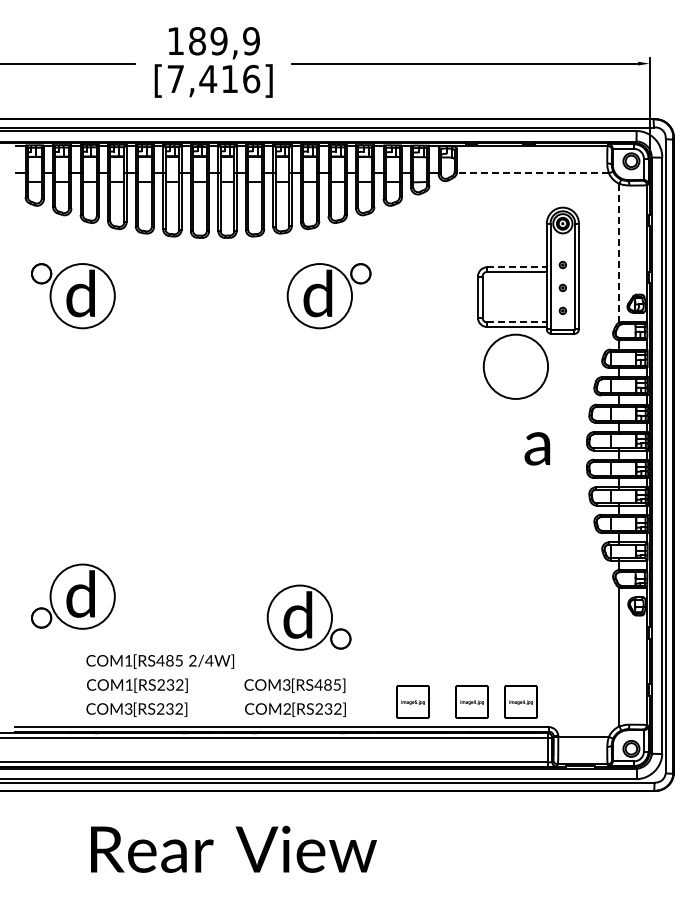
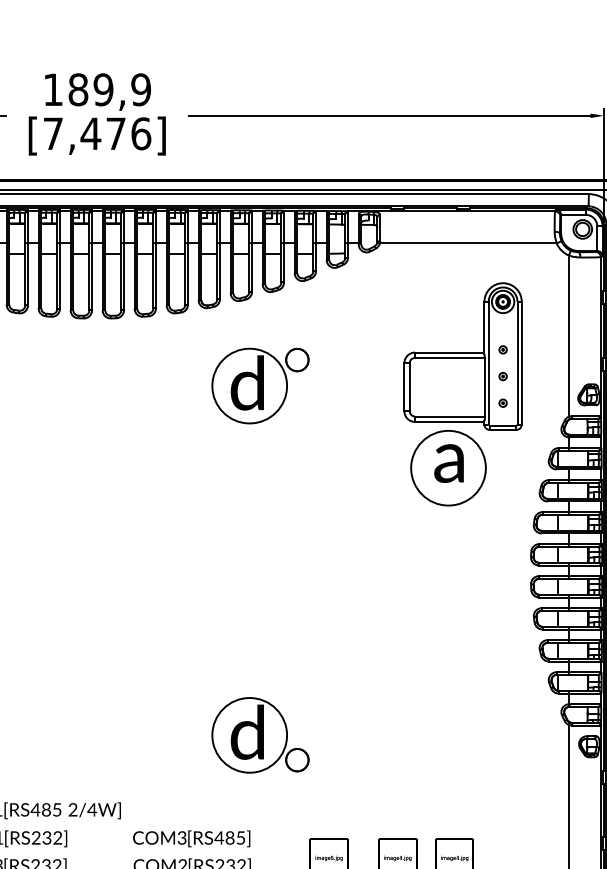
text: (229, 78) -> (115, 133), [7,416] -> [7,476]
line: (532, 173) -> (467, 243), dashed -> solid
line: (619, 252) -> (568, 335), dashed -> solid
line: (516, 267) -> (449, 352), dashed -> solid
part: (328, 296) -> (259, 386), moved
line: (517, 322) -> (450, 416), dashed -> solid
text: (537, 448) -> (449, 463), moved
part: (308, 617) -> (259, 735), moved

